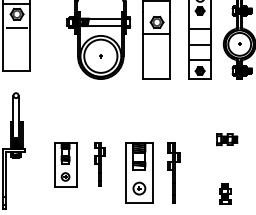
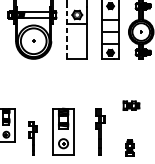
line: (143, 45) -> (66, 32), solid -> dashed
part: (99, 164) -> (32, 138), moved
part: (173, 172) -> (100, 131), moved

